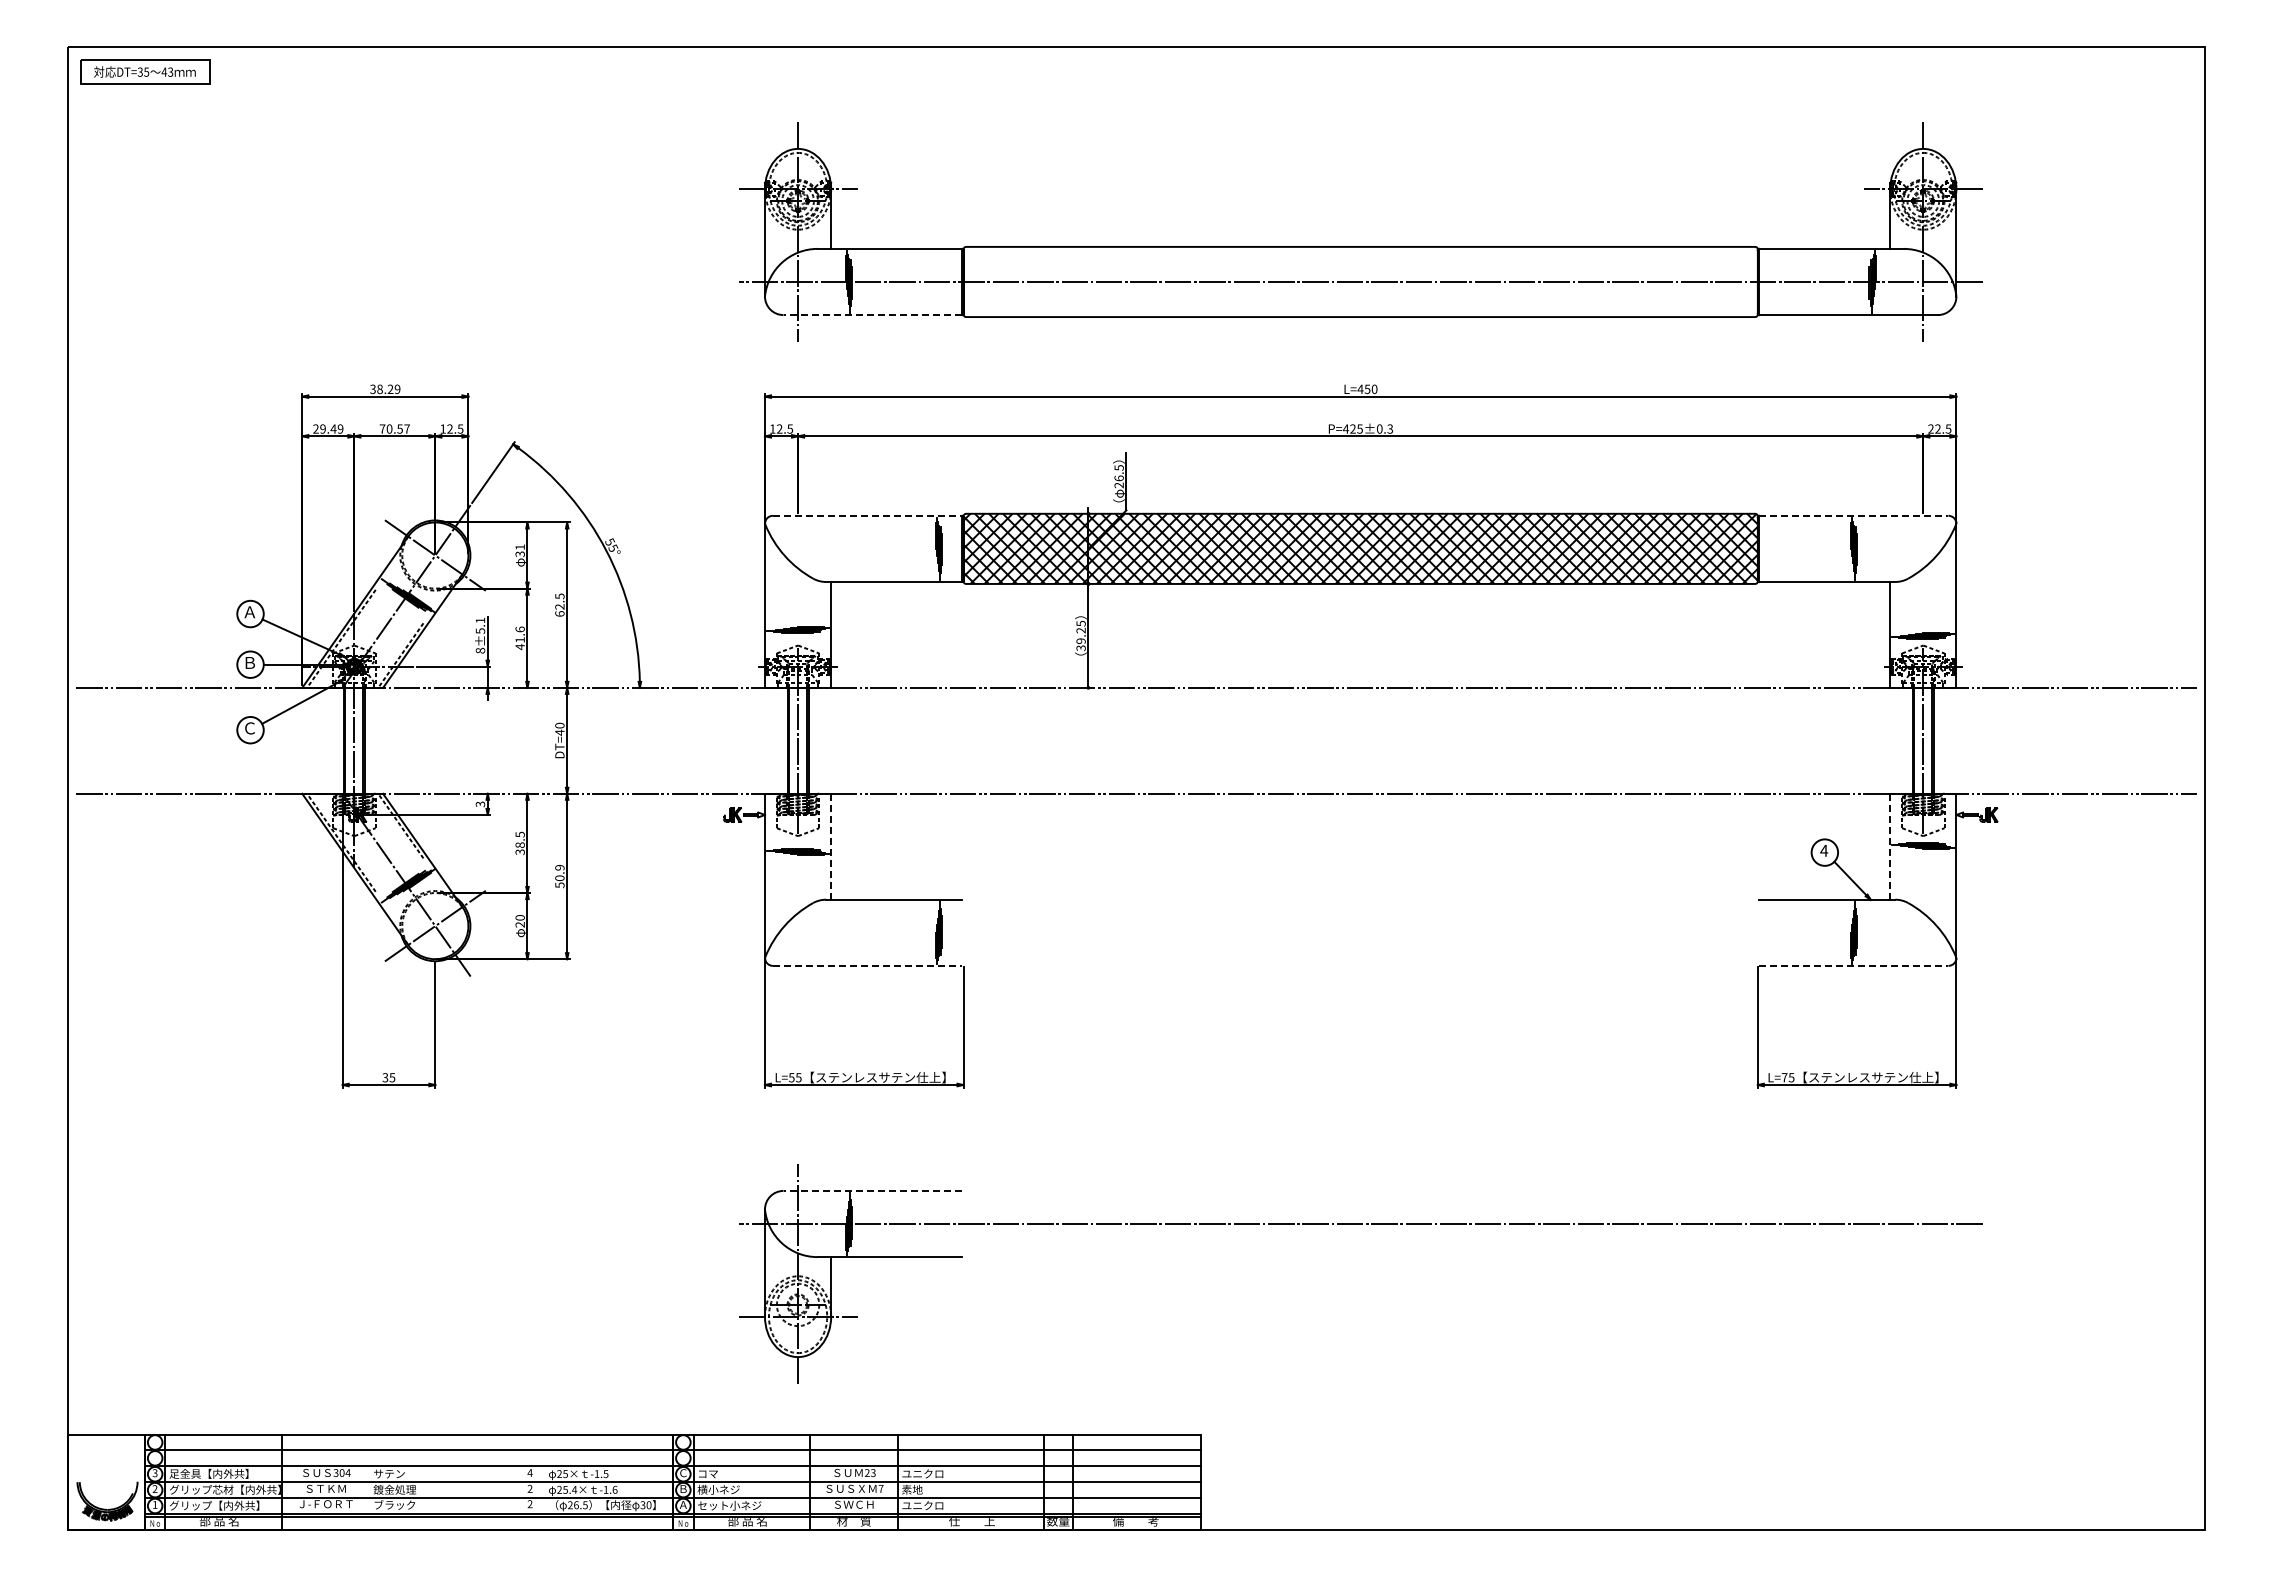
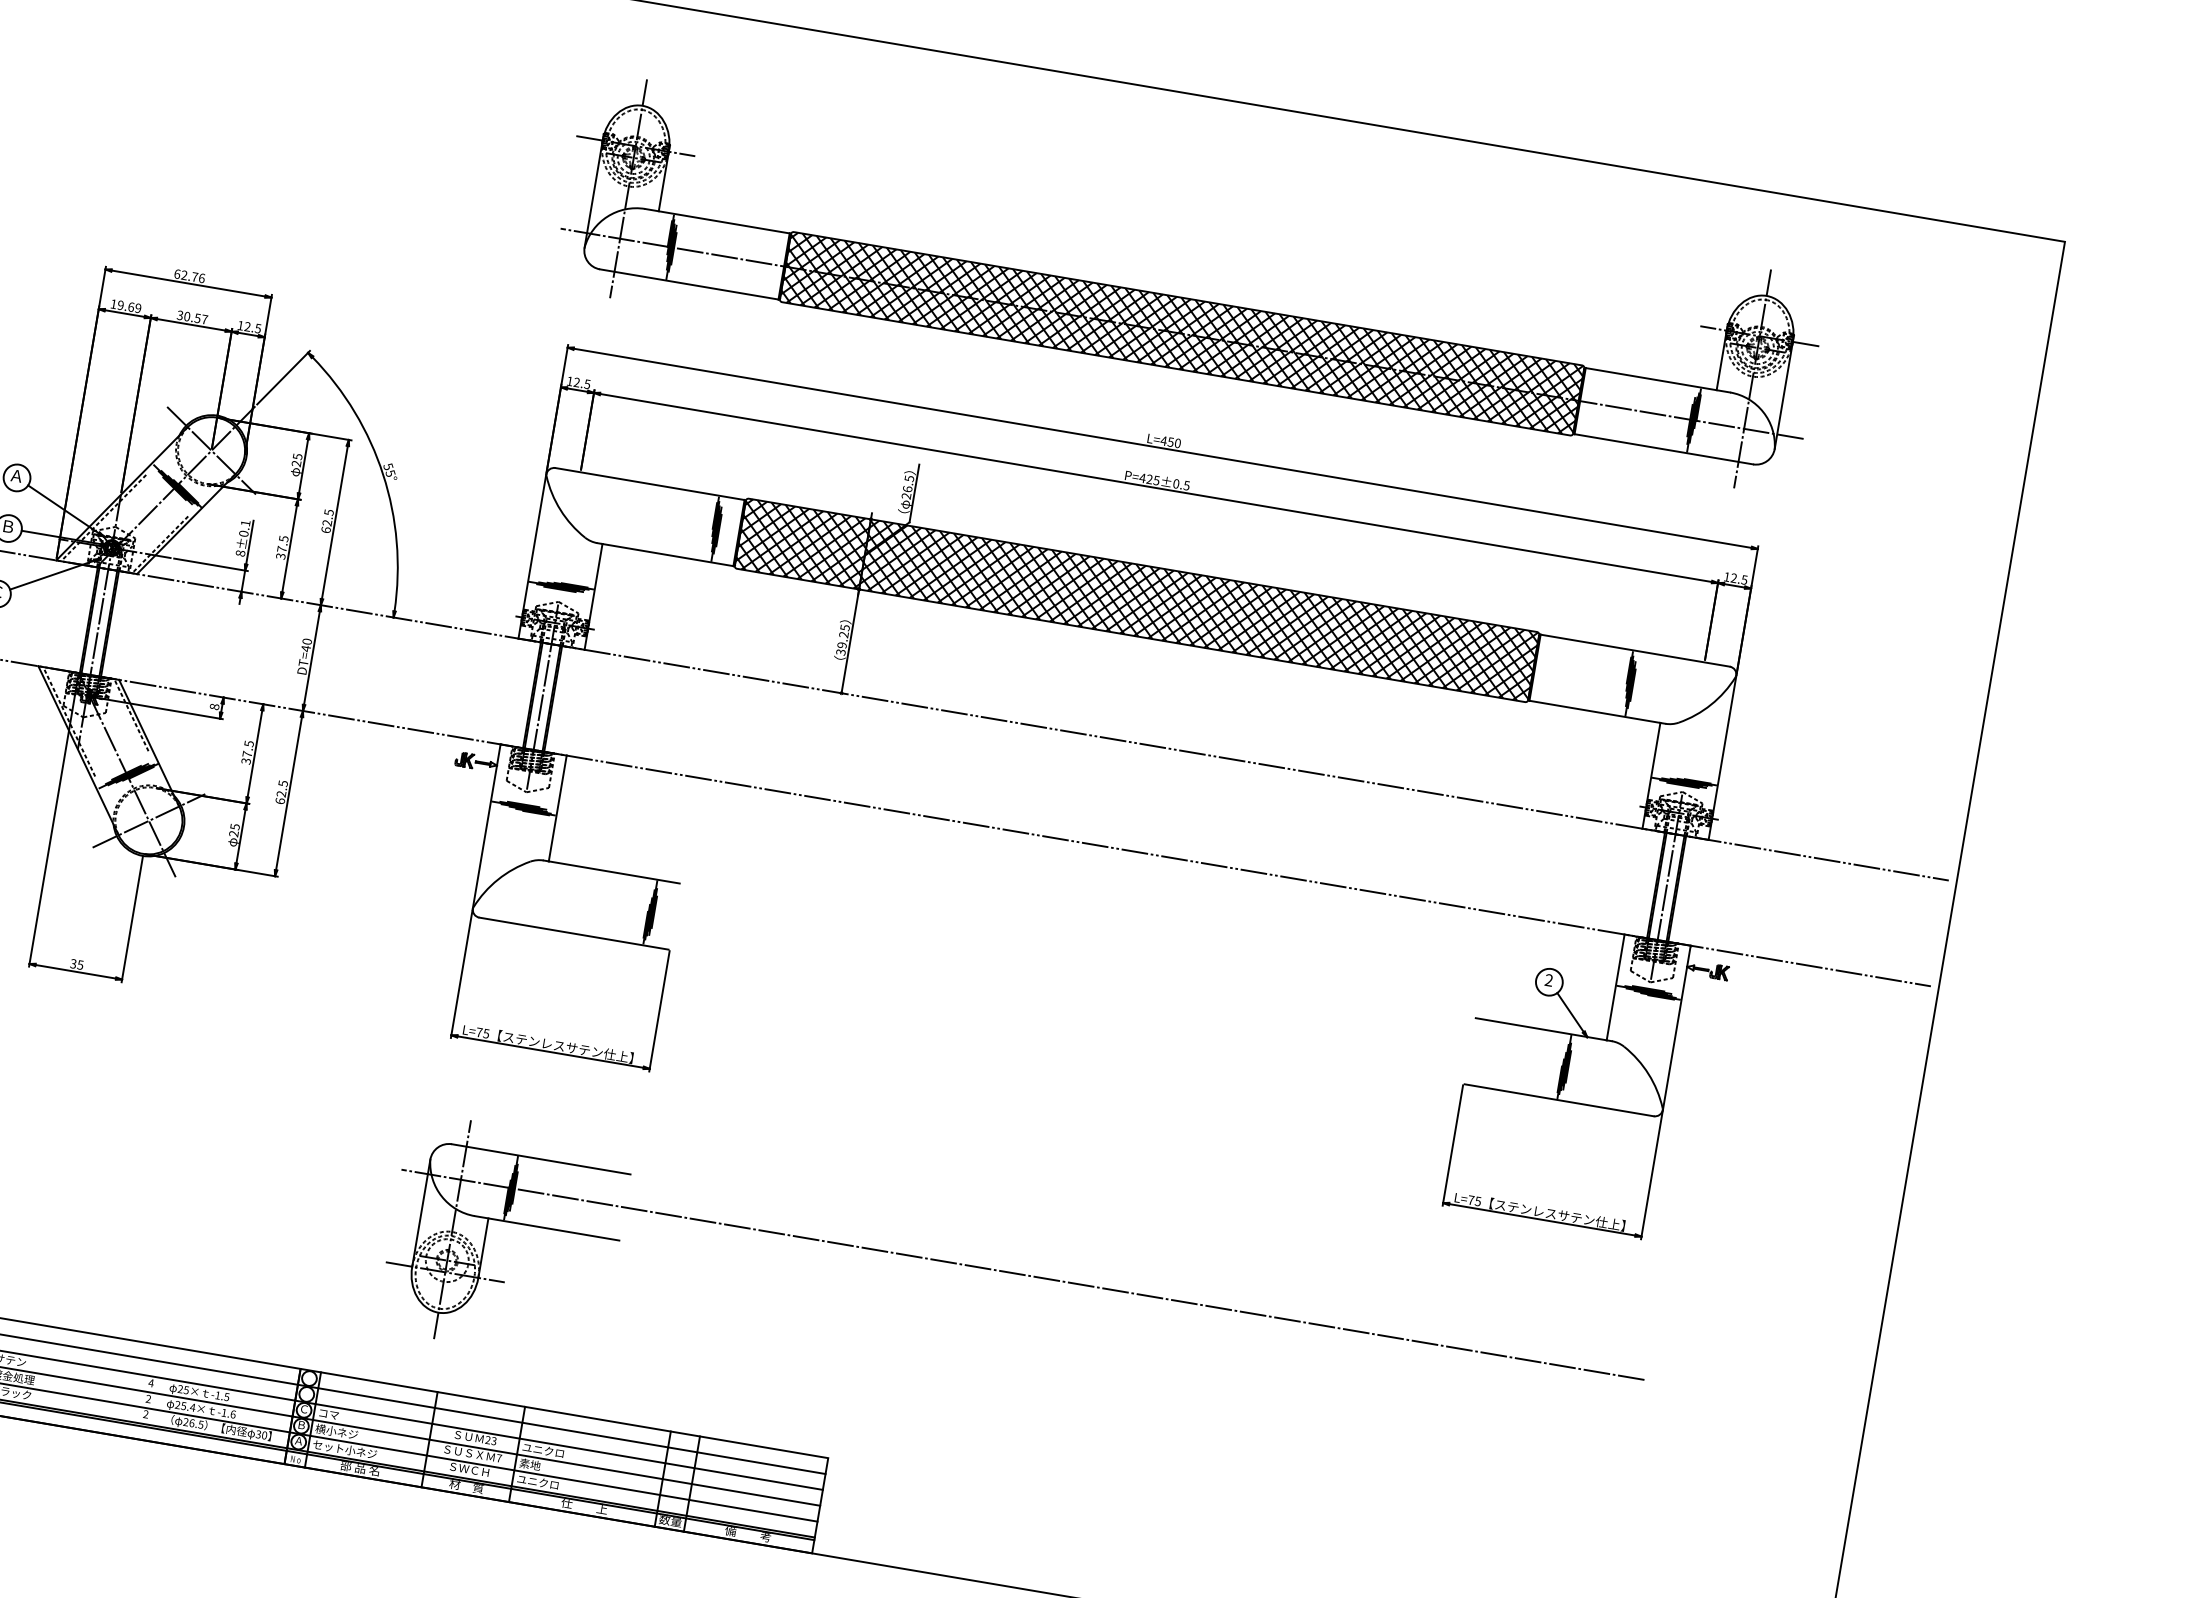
hatch: (1360, 281) -> (1182, 333), added
line: (872, 315) -> (688, 284), dashed -> solid
text: (385, 389) -> (189, 276), 38.29 -> 62.76
text: (324, 428) -> (122, 305), 29.49 -> 19.69
text: (382, 428) -> (180, 314), 70.57 -> 30.57
text: (1390, 428) -> (1187, 485), P=425±0.3 -> P=425±0.5
text: (1930, 428) -> (1726, 576), 22.5 -> 12.5
line: (867, 515) -> (650, 483), dashed -> solid
line: (1853, 515) -> (1634, 650), dashed -> solid
text: (519, 550) -> (296, 459), 31 -> 25
text: (480, 630) -> (244, 533), 8±5.1 -> 8±0.1
text: (519, 638) -> (281, 547), 41.6 -> 37.5
text: (480, 804) -> (214, 707), 3 -> 8
text: (519, 844) -> (246, 753), 38.5 -> 37.5
line: (831, 846) -> (558, 808), dashed -> solid
line: (1890, 846) -> (1615, 987), dashed -> solid
text: (1824, 850) -> (1549, 980), 4 -> 2
text: (559, 876) -> (281, 792), 50.9 -> 62.5
text: (519, 917) -> (234, 826), 20 -> 25
line: (867, 965) -> (573, 933), dashed -> solid
line: (1853, 965) -> (1558, 1099), dashed -> solid
text: (791, 1077) -> (479, 1032), L=55 -> L=75
line: (872, 1190) -> (540, 1158), dashed -> solid

